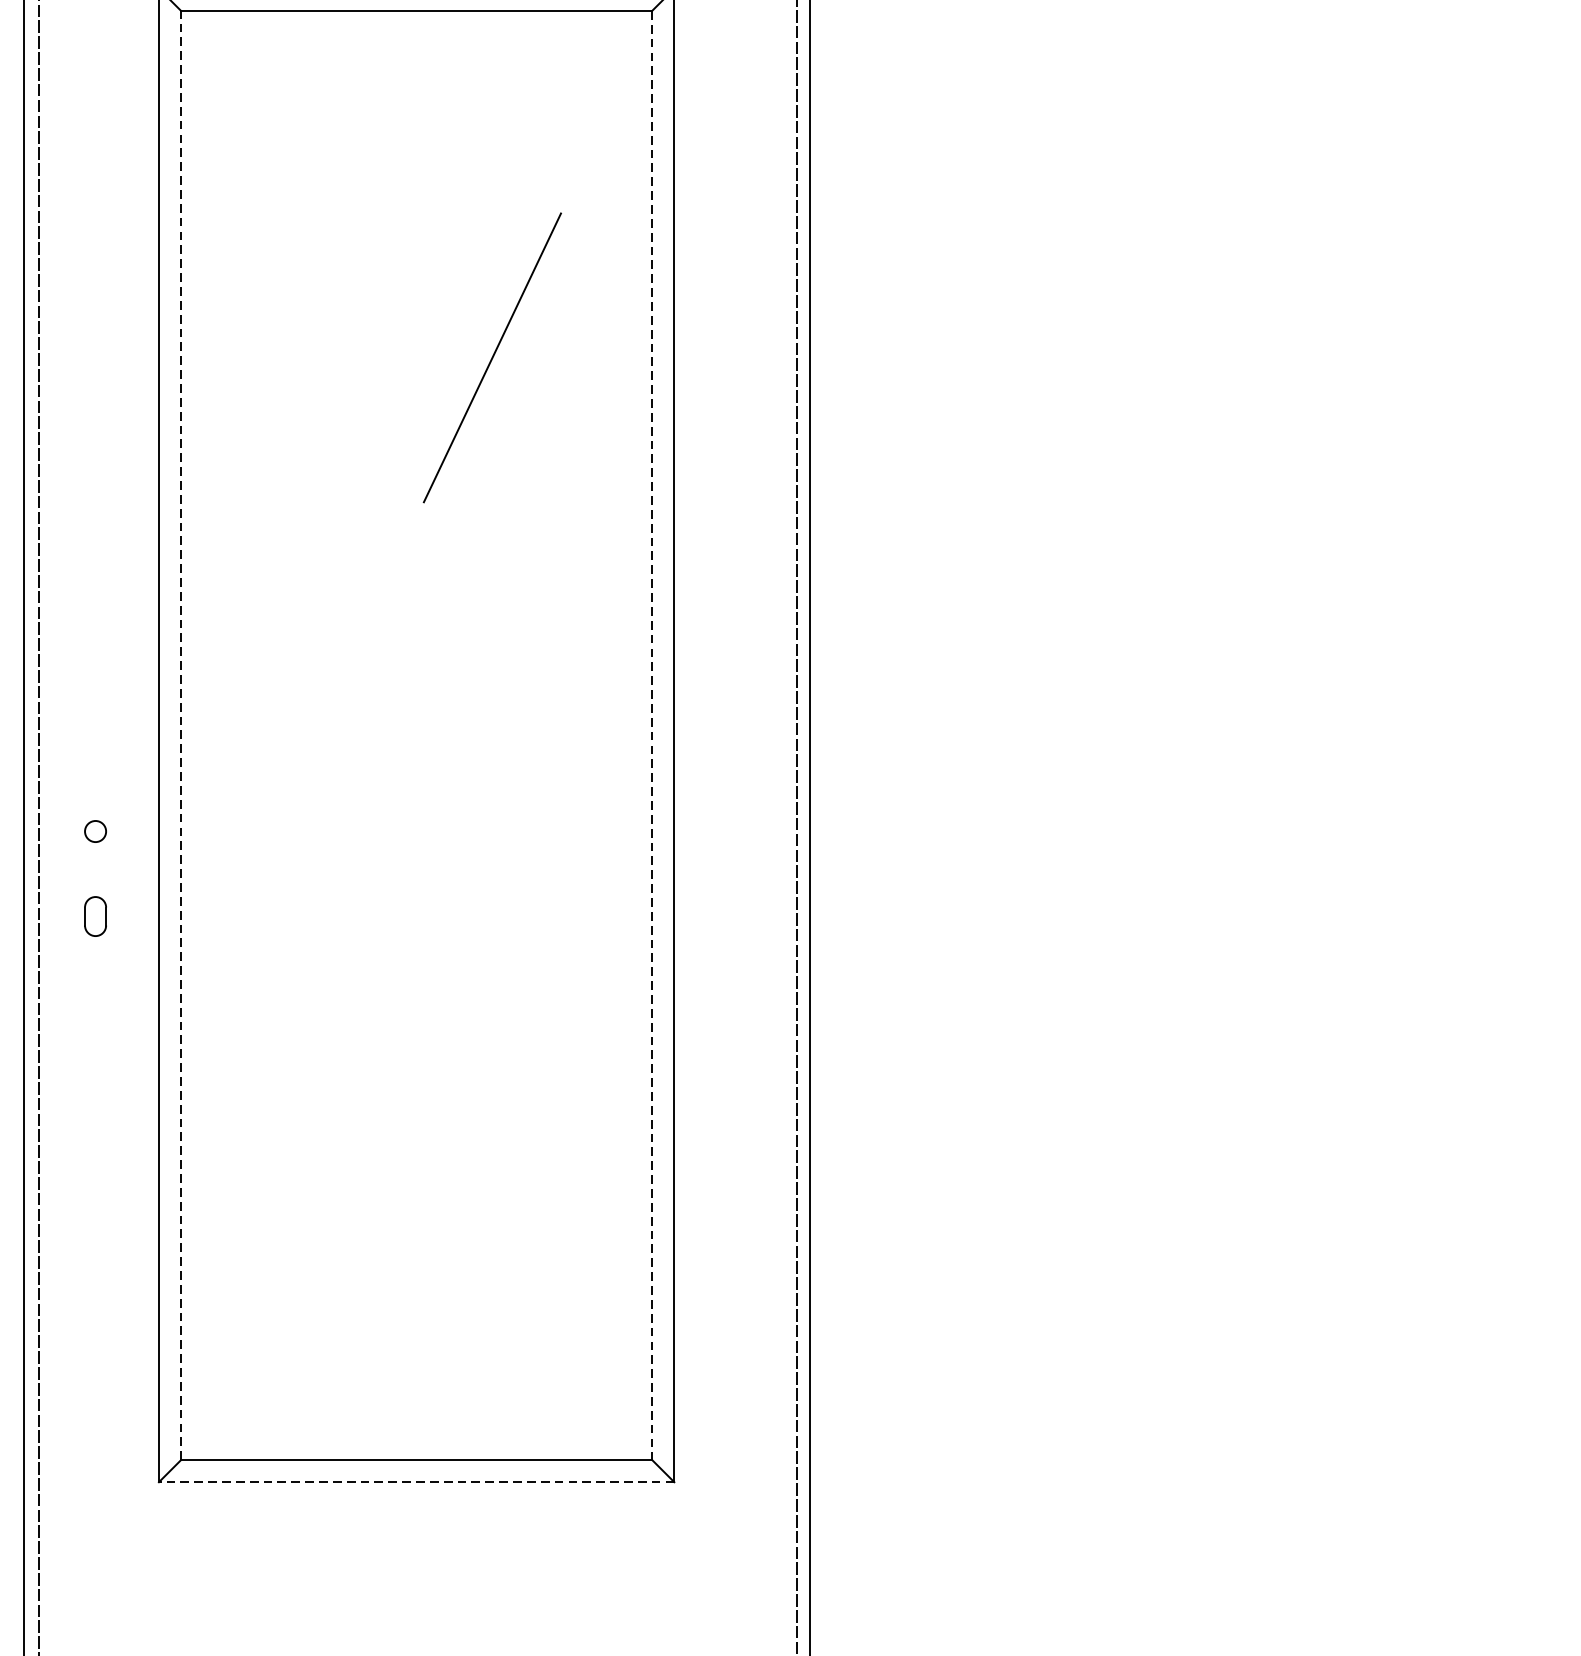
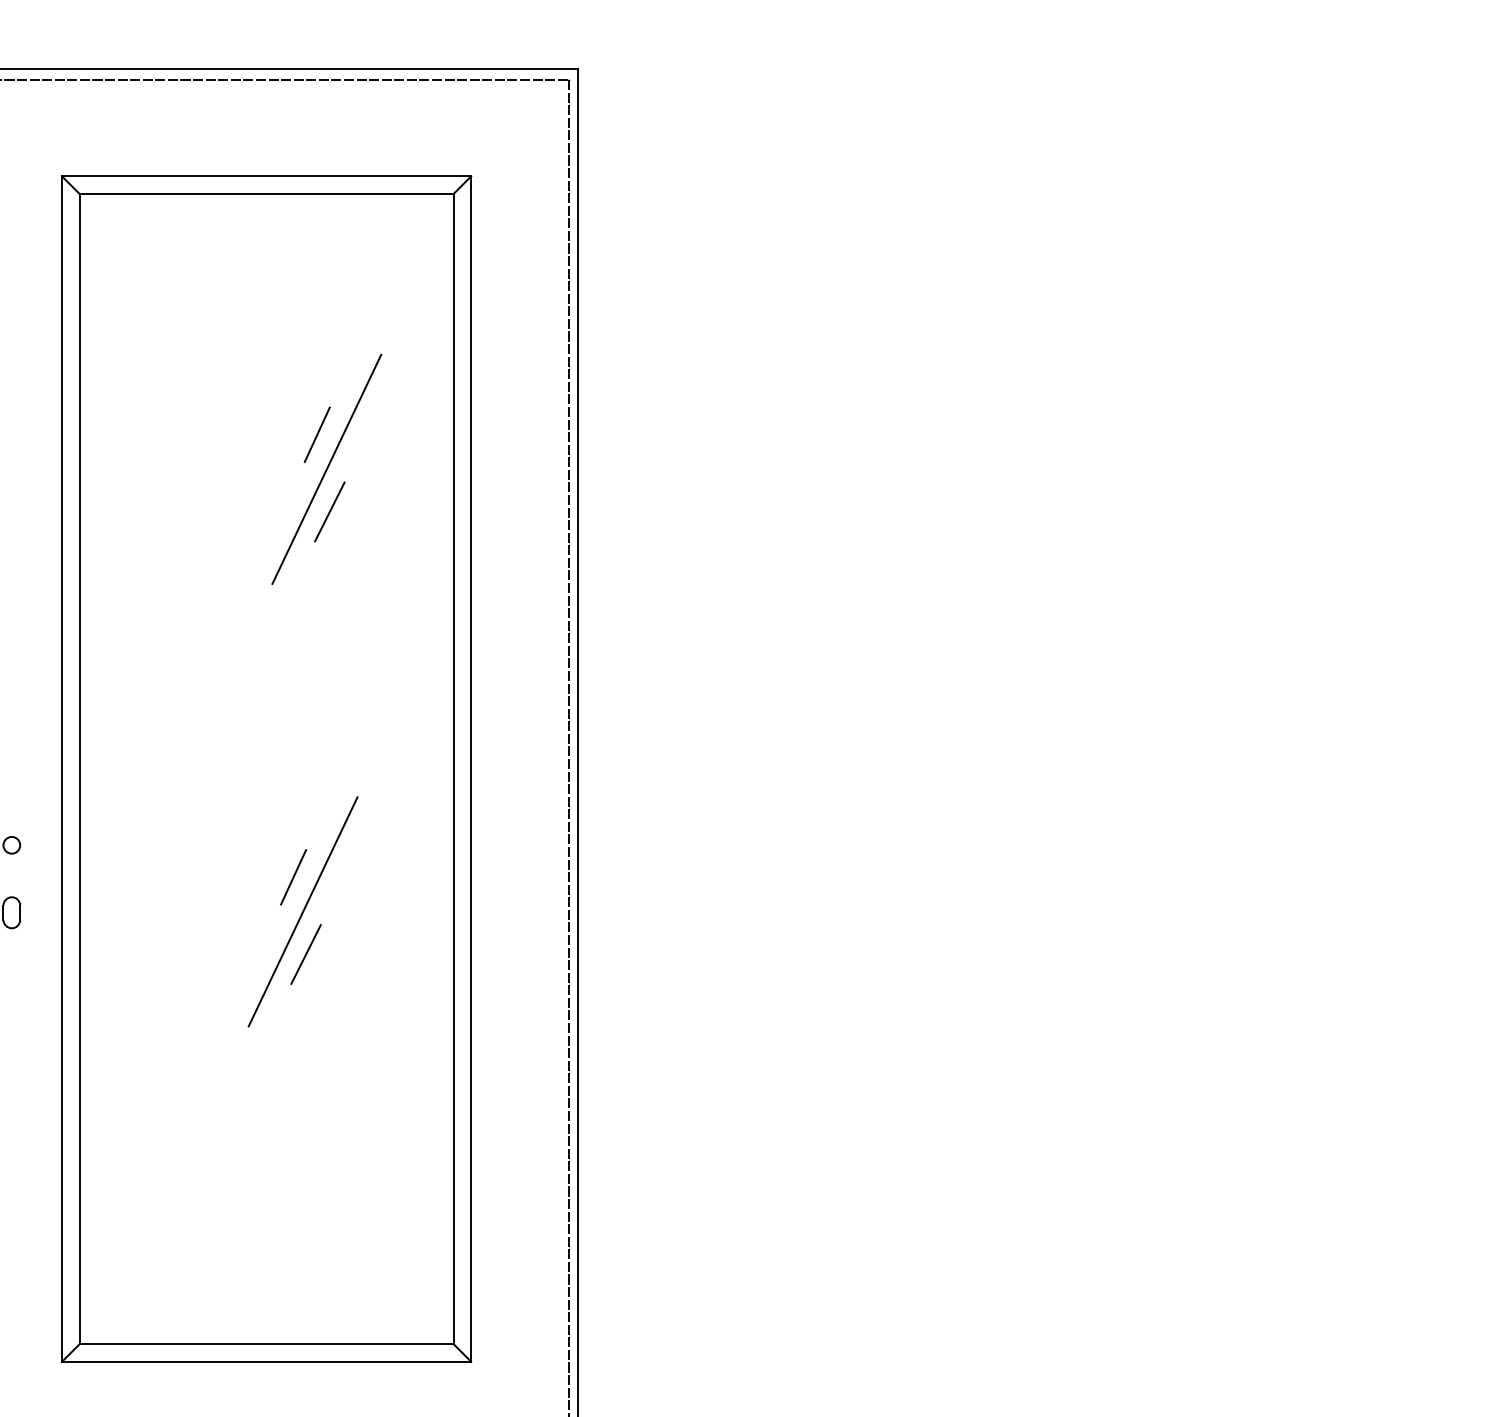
line: (479, 313) -> (316, 434), added
line: (495, 410) -> (329, 511), added
line: (180, 734) -> (79, 768), dashed -> solid
line: (652, 736) -> (453, 769), dashed -> solid
line: (450, 872) -> (293, 877), added
line: (461, 914) -> (302, 911), added
line: (465, 969) -> (305, 954), added
line: (416, 1481) -> (266, 1361), dashed -> solid

